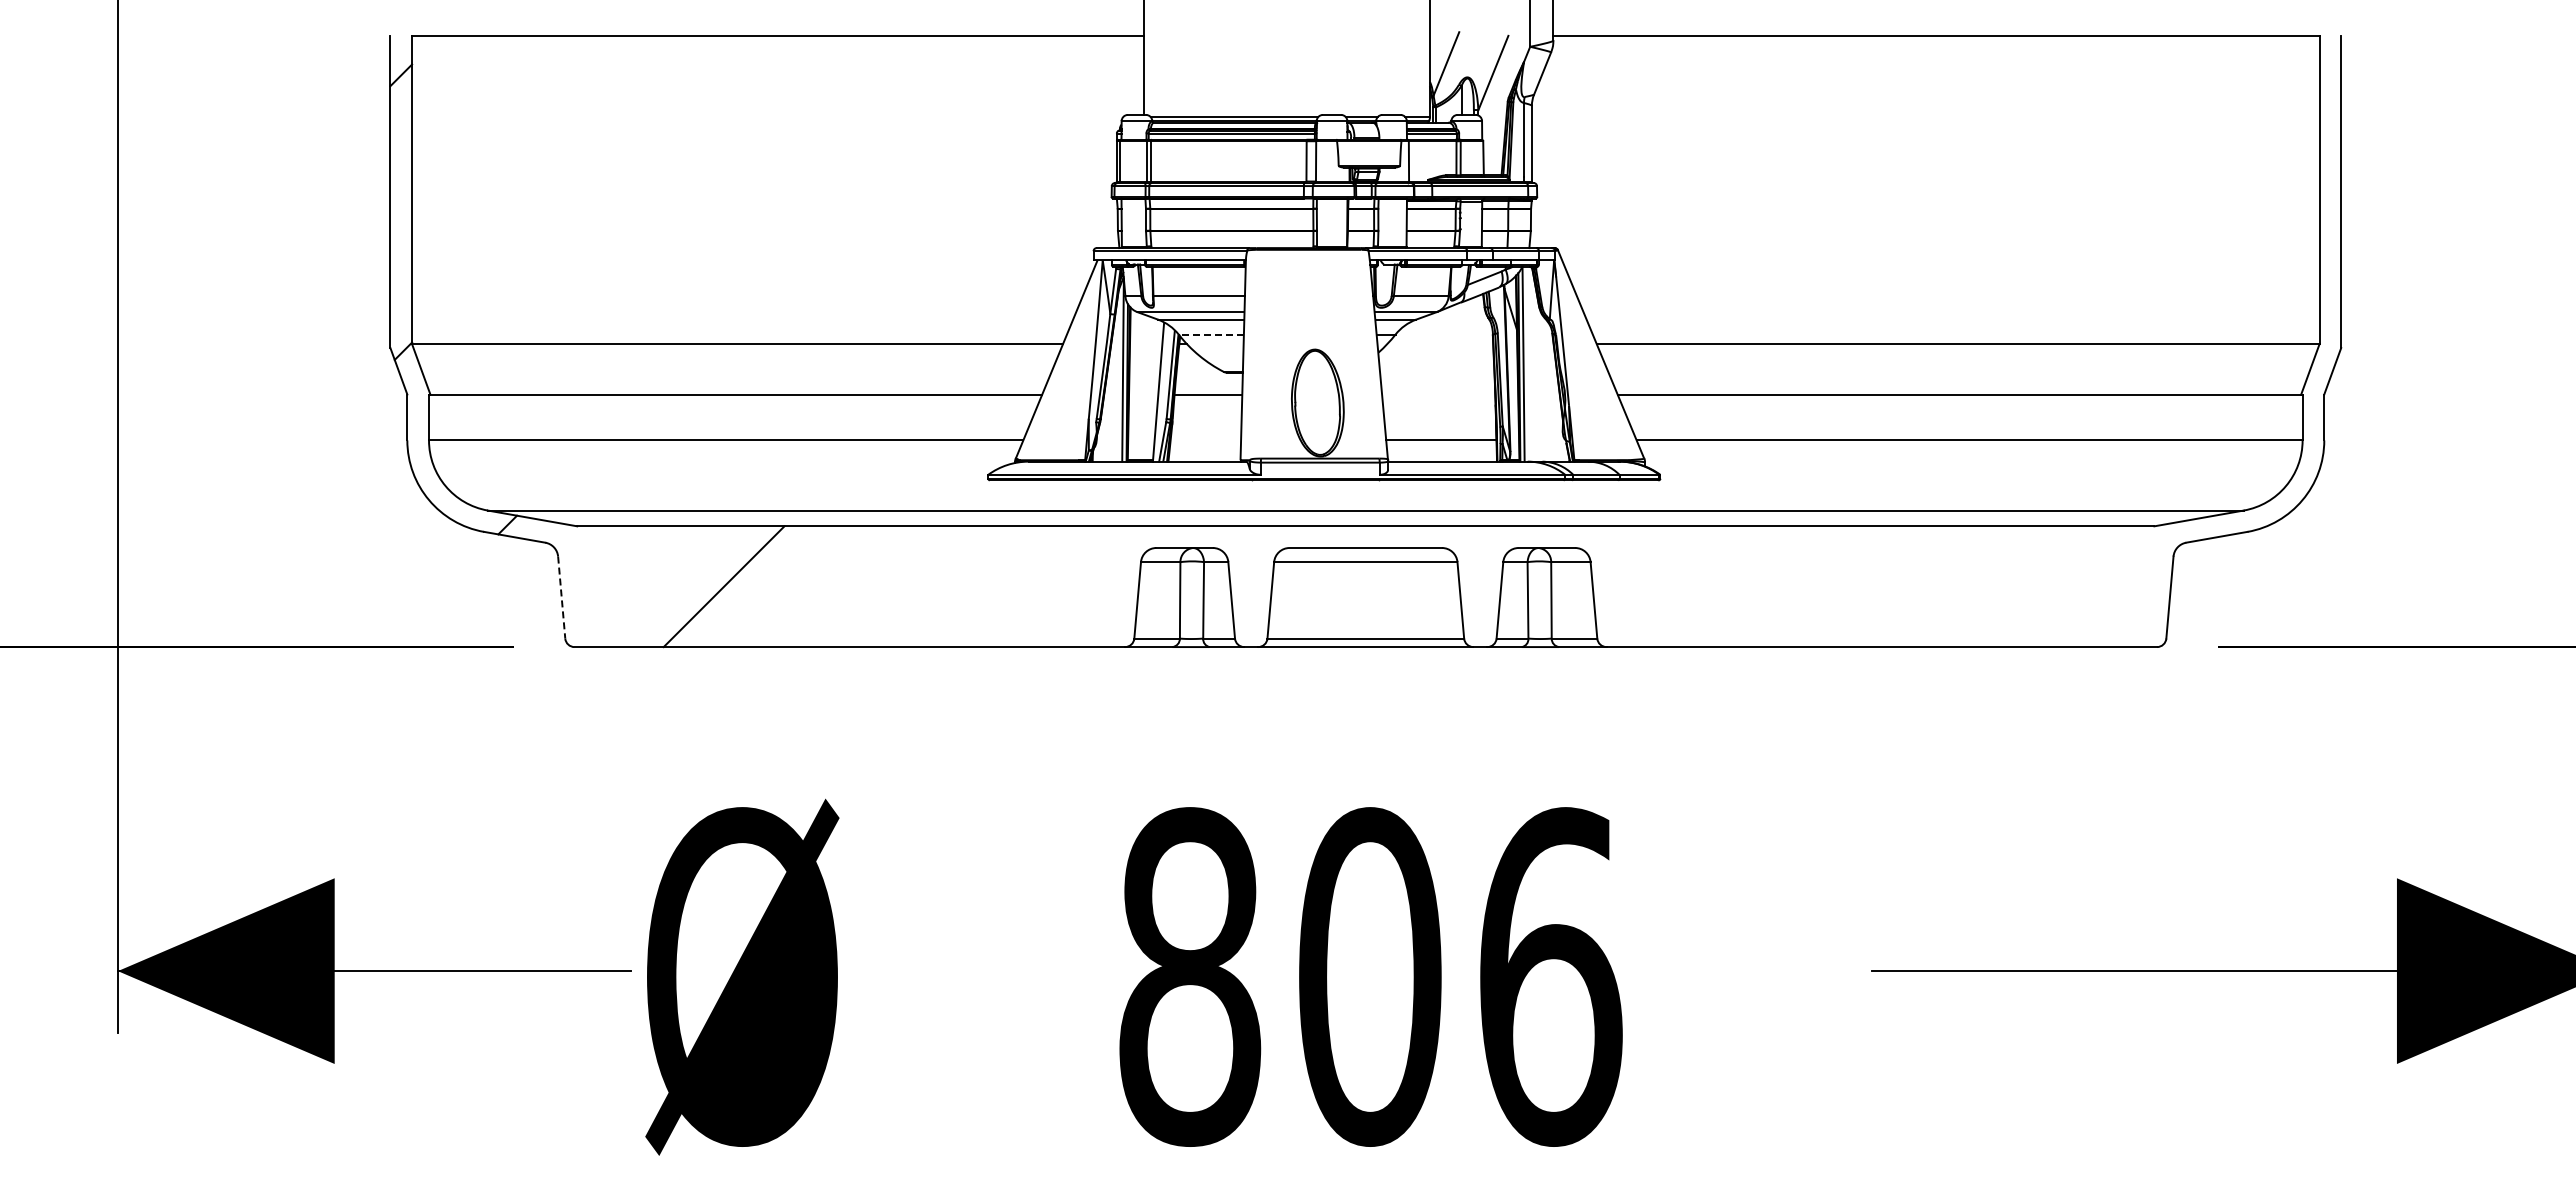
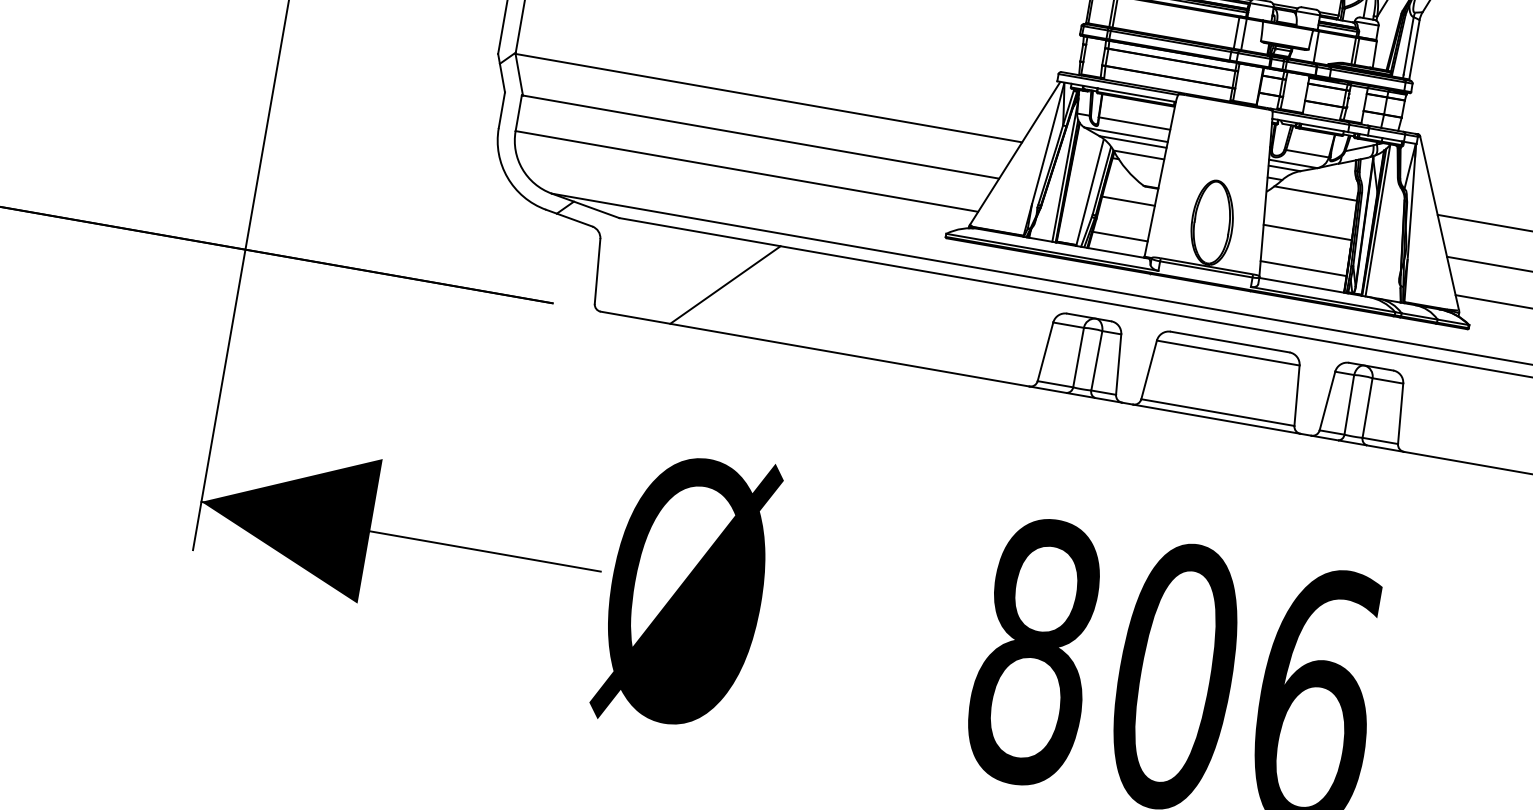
line: (1210, 334) -> (1138, 154), dashed -> solid
line: (1440, 344) -> (1315, 193), added
line: (1438, 394) -> (1307, 232), added
line: (1205, 440) -> (1120, 236), added
line: (561, 598) -> (597, 272), dashed -> solid

